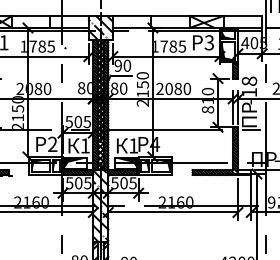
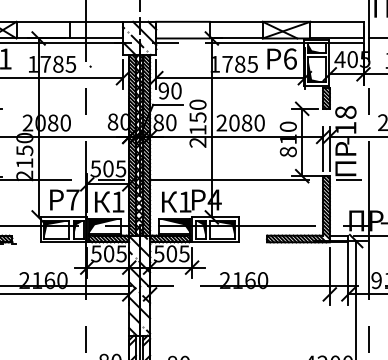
text: (208, 42) -> (289, 58), 3 -> 6
text: (52, 144) -> (72, 199), 2 -> 7
line: (172, 212) -> (239, 294), removed

